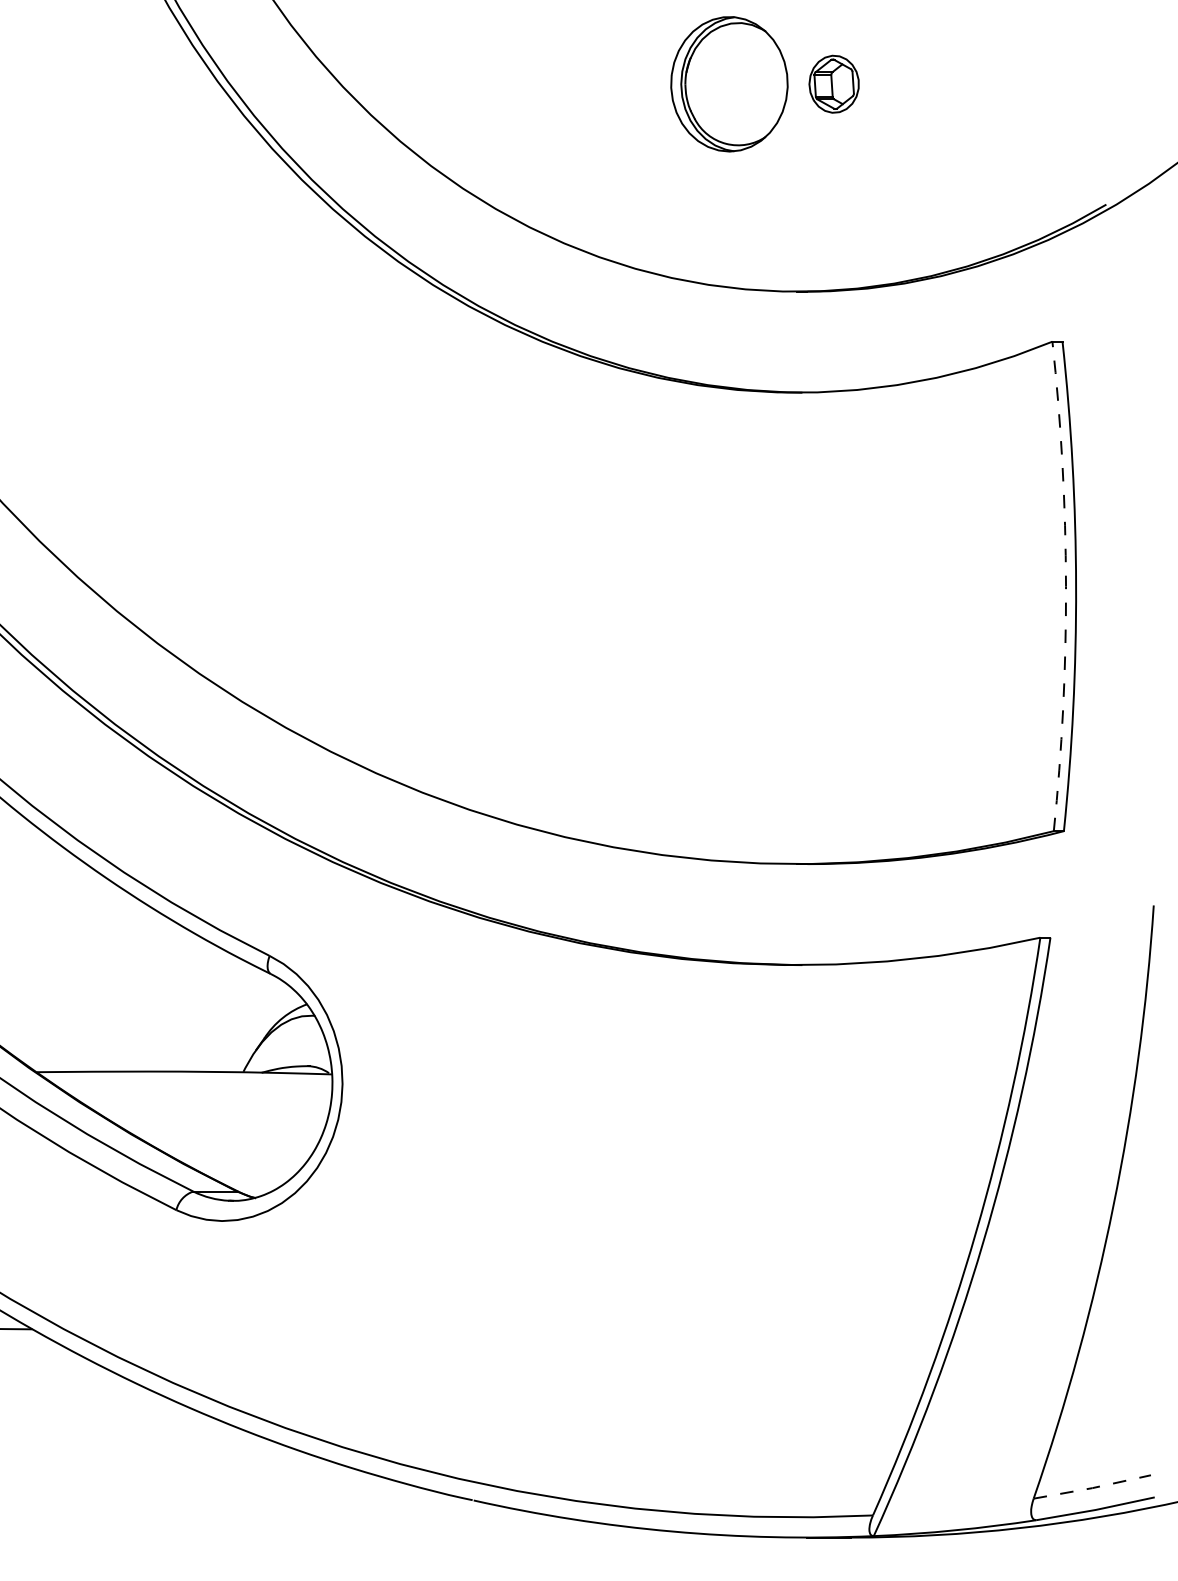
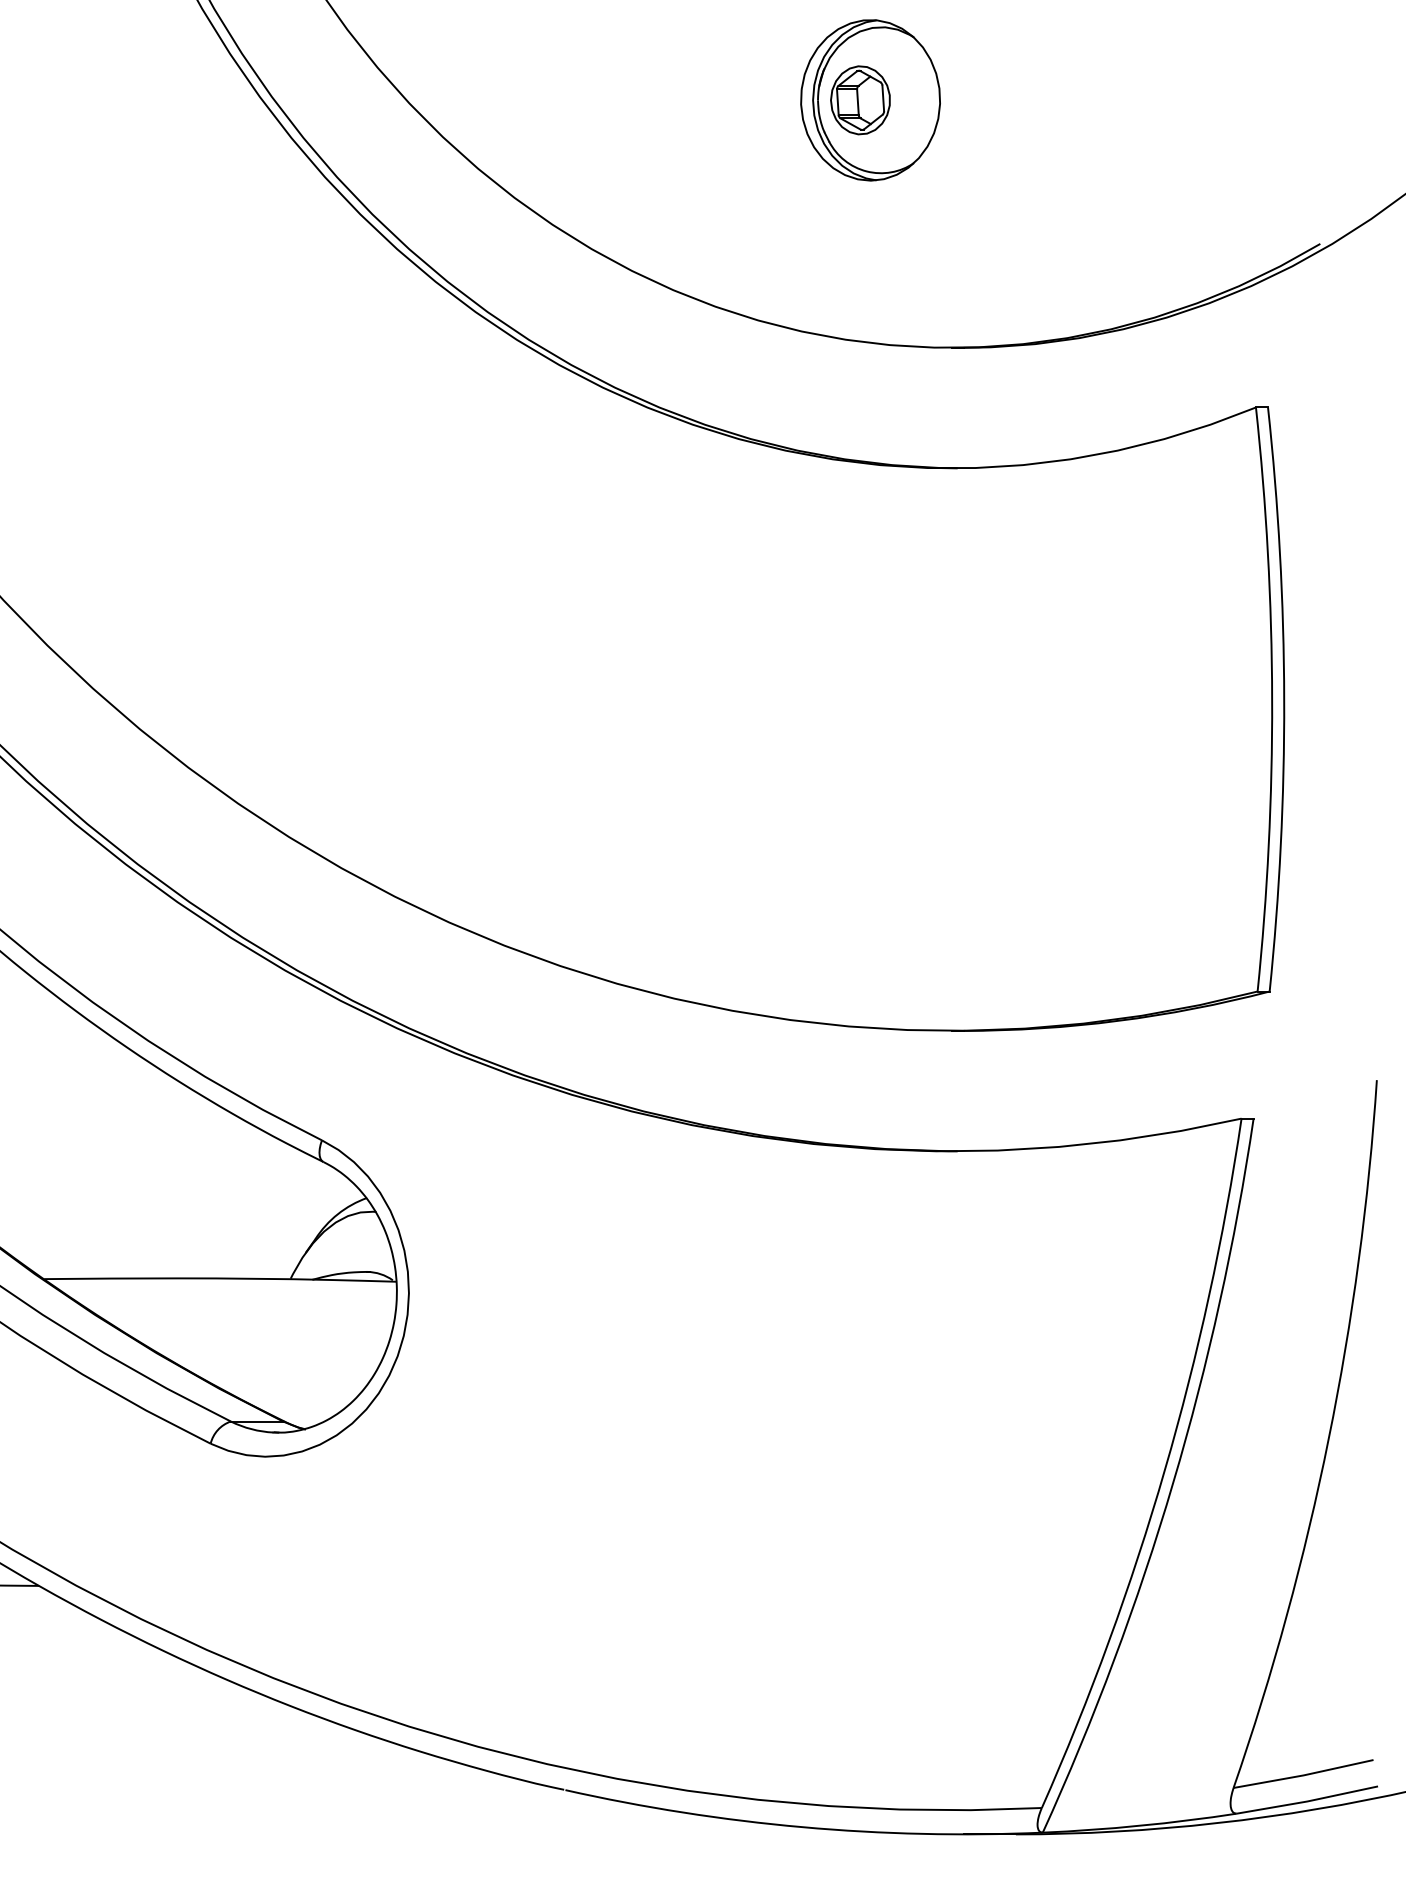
part: (834, 84) -> (860, 100), moved
arc: (1066, 586) -> (1272, 699), dashed -> solid
line: (1092, 1488) -> (1303, 1775), dashed -> solid

